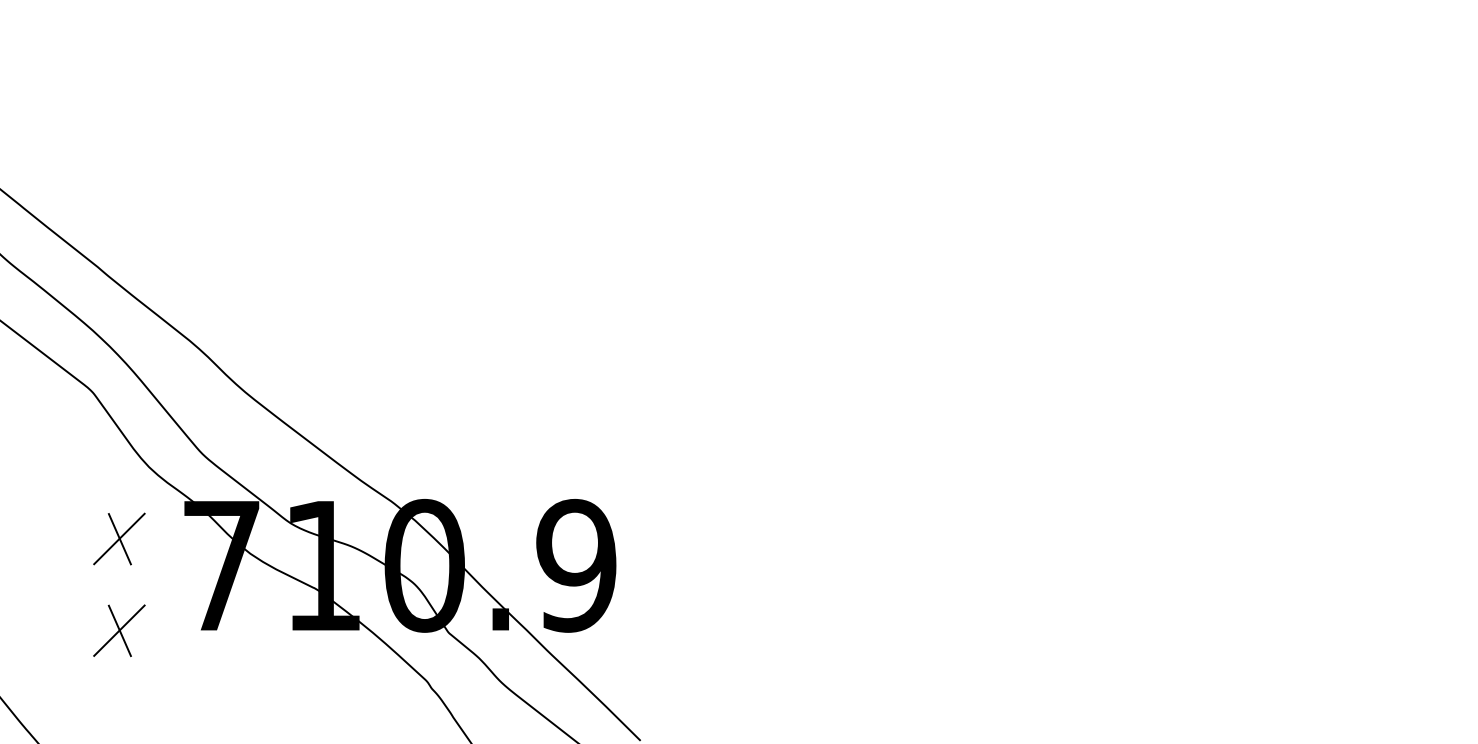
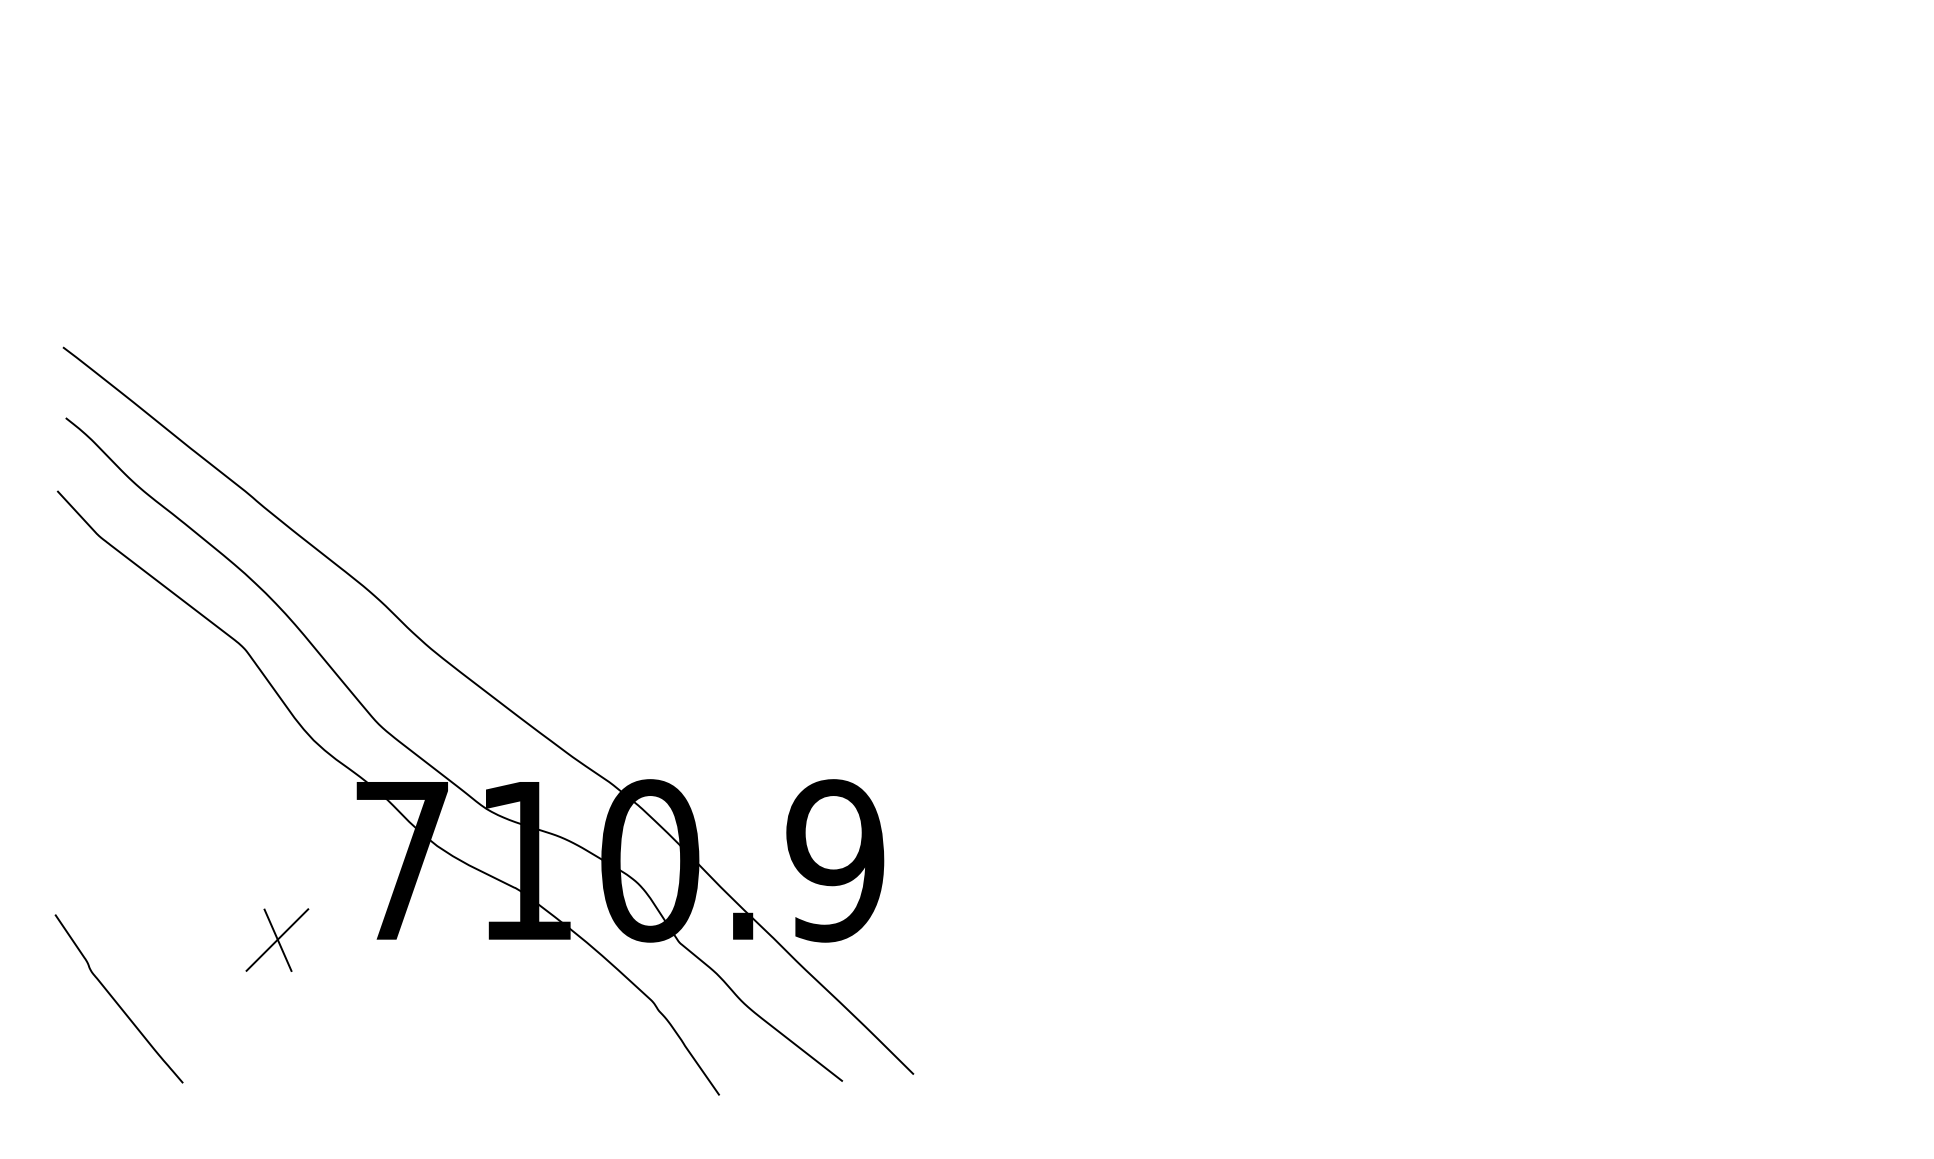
part: (119, 538) -> (277, 827), removed

